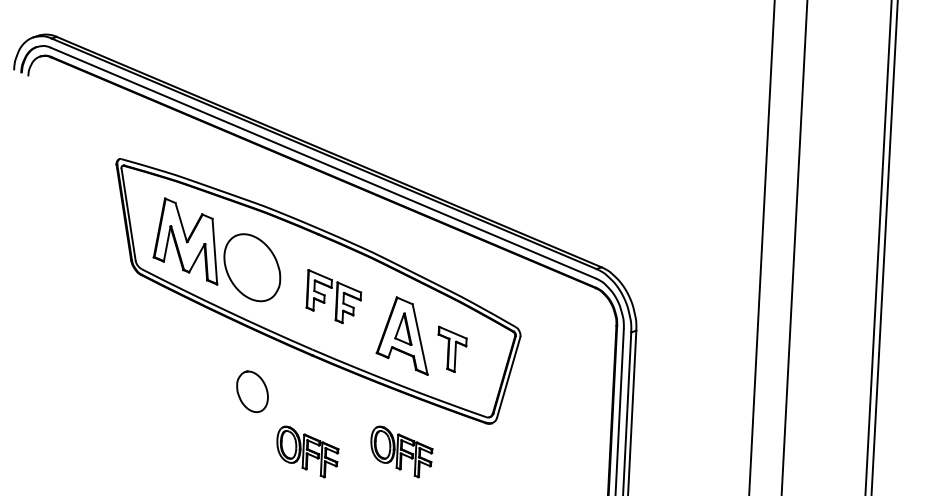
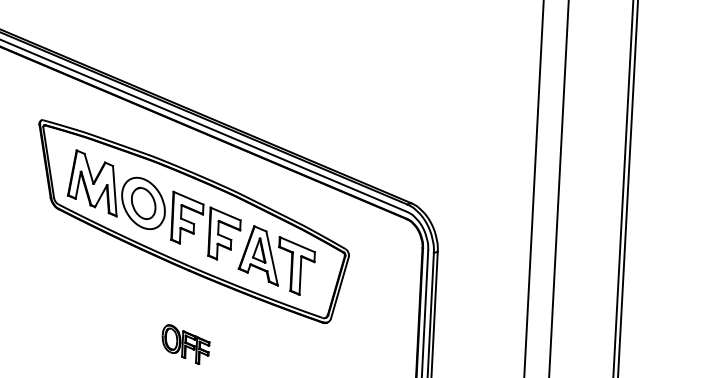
part: (333, 296) -> (205, 225), size x1.67
part: (452, 349) -> (296, 266), size x1.67
part: (252, 391) -> (143, 203), moved
part: (401, 451) -> (257, 344), removed

